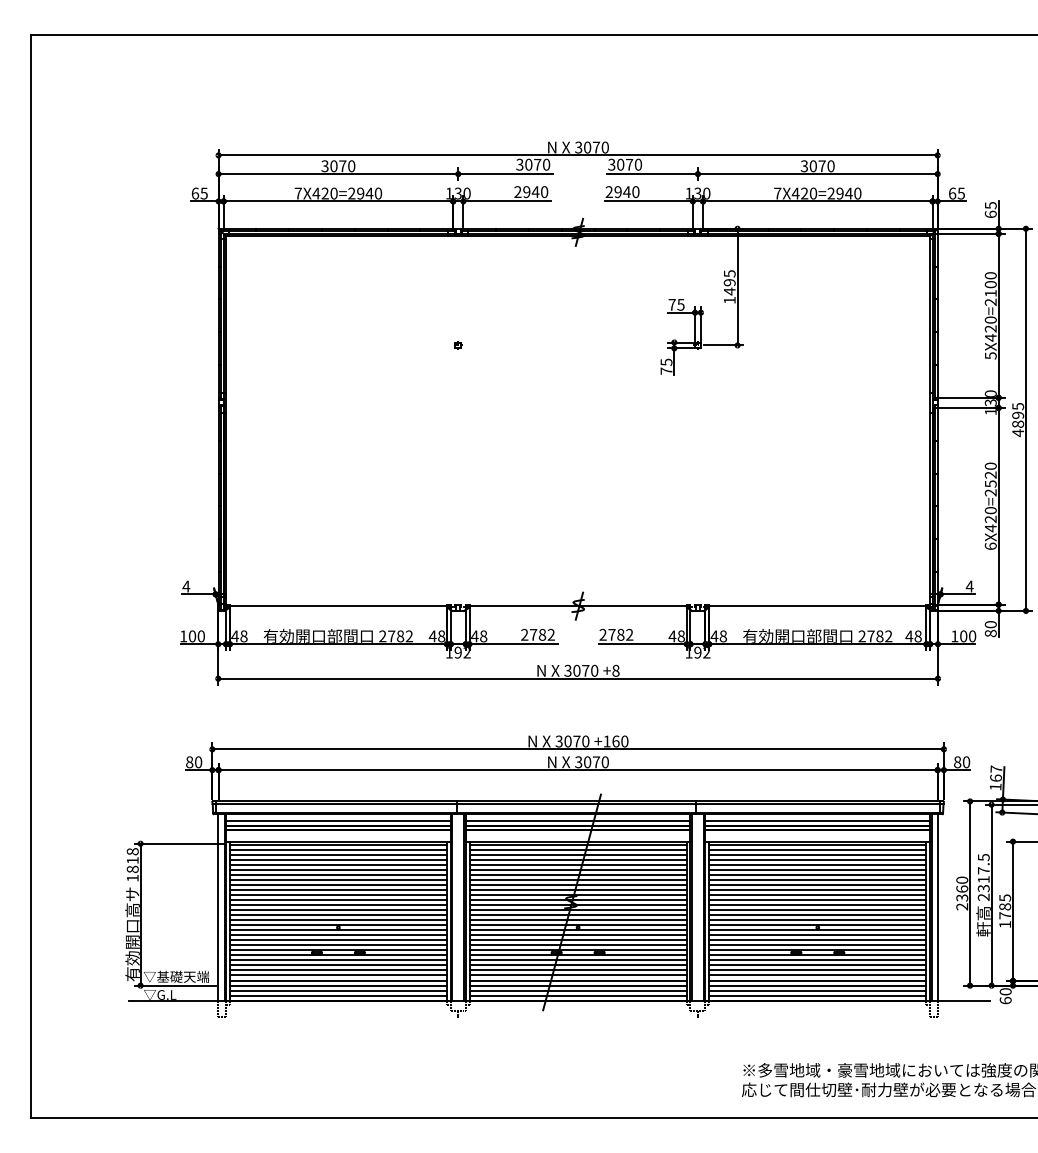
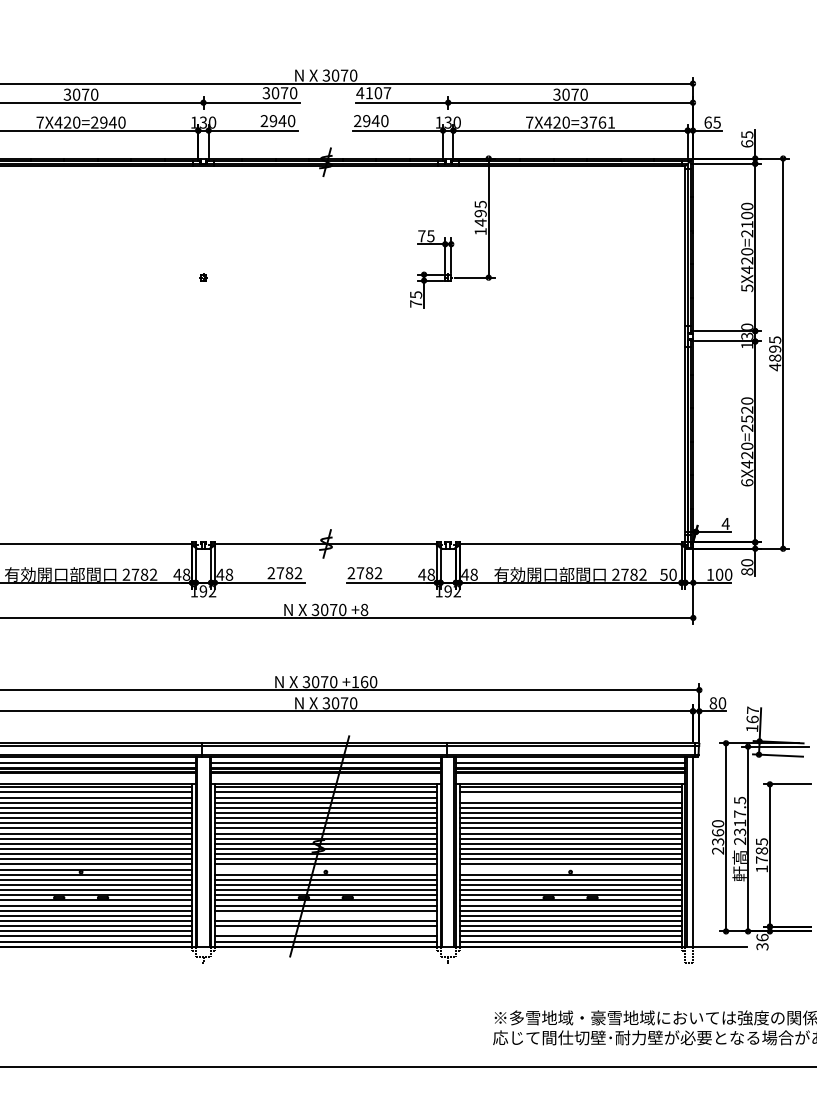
text: (624, 164) -> (373, 92), 3070 -> 4107
text: (844, 193) -> (597, 122), 7X420=2940 -> 7X420=3761
text: (913, 636) -> (668, 574), 48 -> 50
line: (817, 854) -> (570, 797), removed
line: (577, 925) -> (325, 869), removed
line: (817, 925) -> (570, 869), removed
line: (577, 970) -> (325, 915), removed
line: (577, 985) -> (325, 931), removed
text: (1005, 996) -> (762, 942), 60 -> 36

